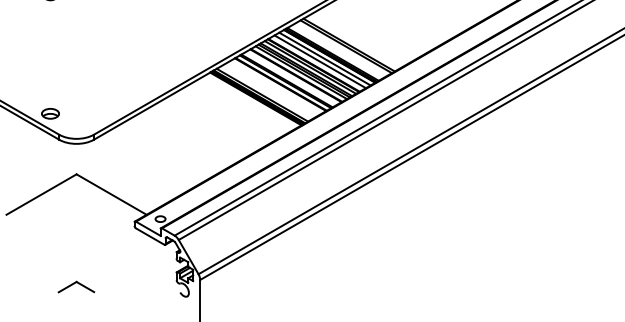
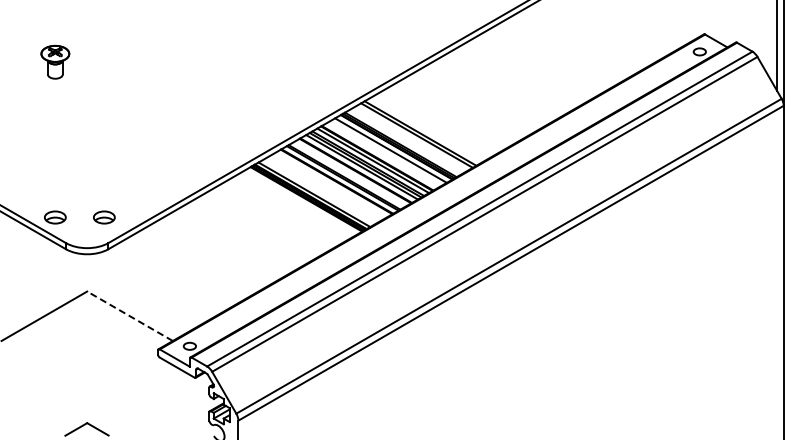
line: (320, 61) -> (385, 153), removed
part: (90, 113) -> (104, 217), added
line: (111, 194) -> (129, 316), solid -> dashed

